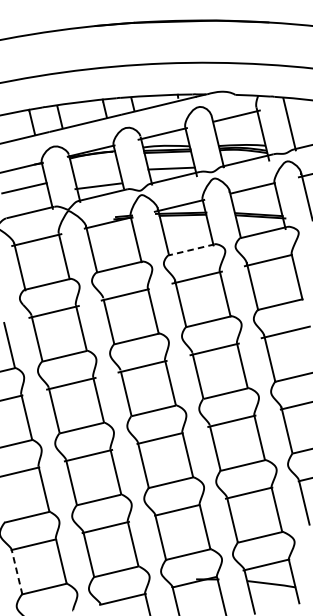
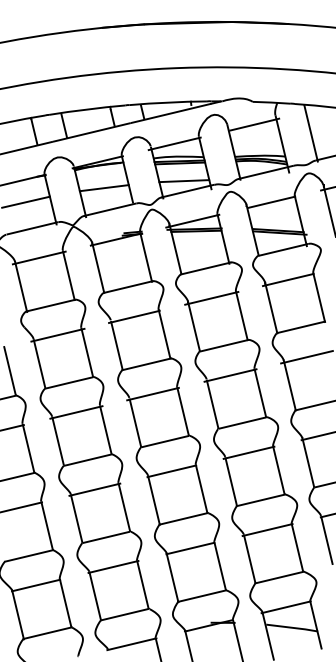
line: (97, 186) -> (103, 188), moved
line: (191, 249) -> (205, 268), dashed -> solid
line: (16, 571) -> (17, 614), dashed -> solid

